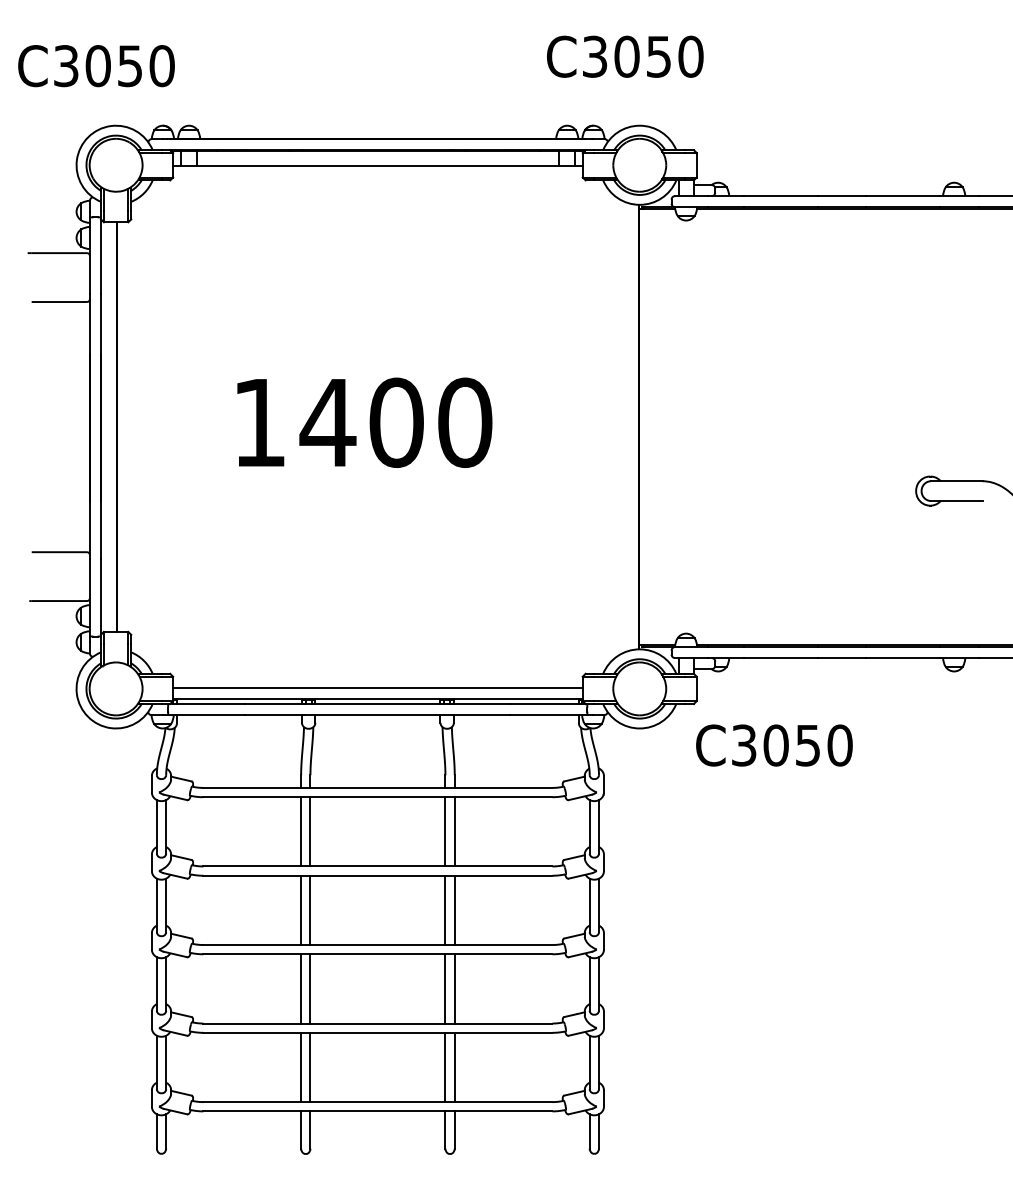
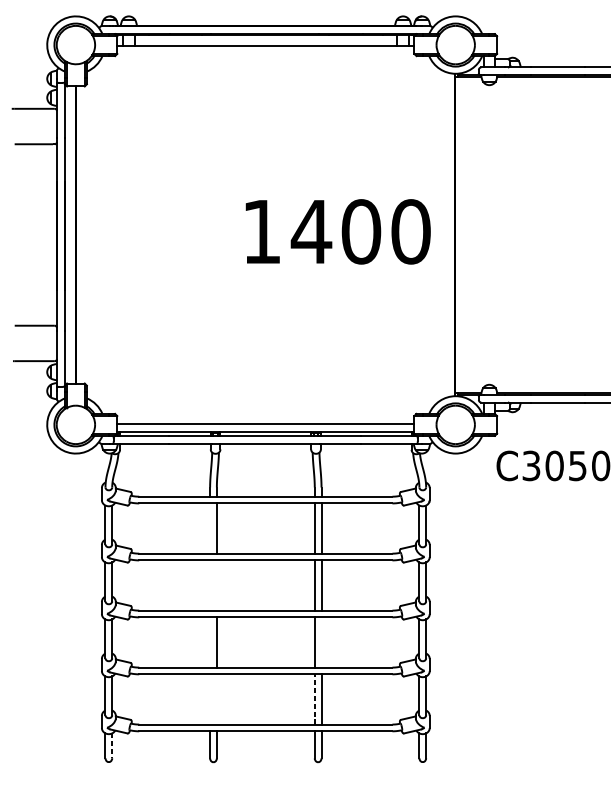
text: (364, 422) -> (338, 231), moved
line: (301, 831) -> (210, 528), removed
line: (301, 910) -> (210, 585), removed
line: (310, 910) -> (216, 585), removed
line: (301, 988) -> (210, 642), removed
line: (454, 988) -> (321, 642), removed
line: (301, 1067) -> (210, 699), removed
line: (310, 1067) -> (216, 699), removed
line: (445, 1067) -> (314, 699), solid -> dashed
line: (166, 1131) -> (112, 745), solid -> dashed

